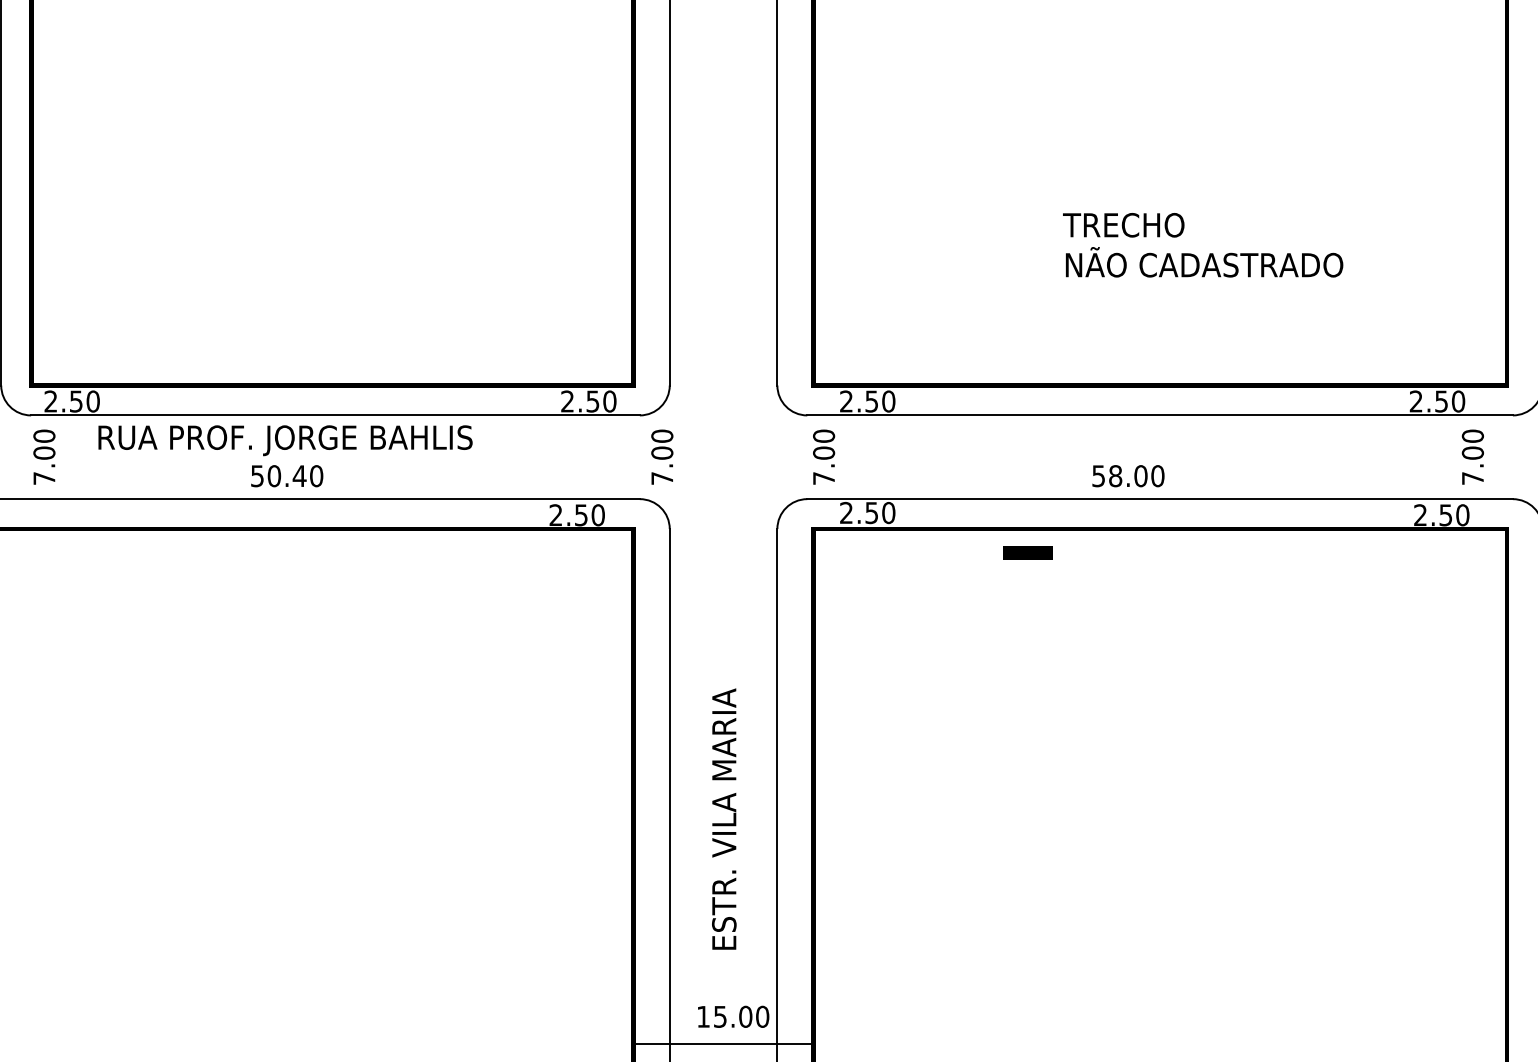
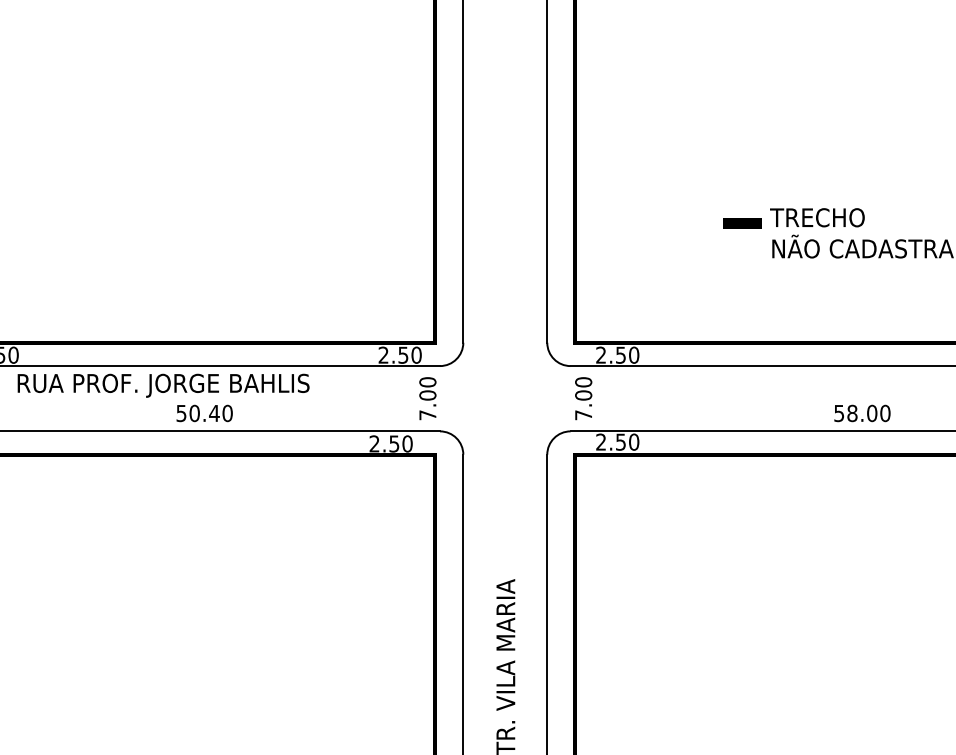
text: (662, 456) -> (428, 398), moved
text: (287, 476) -> (204, 413), moved
text: (1128, 476) -> (862, 413), moved
line: (1027, 552) -> (742, 222), moved

